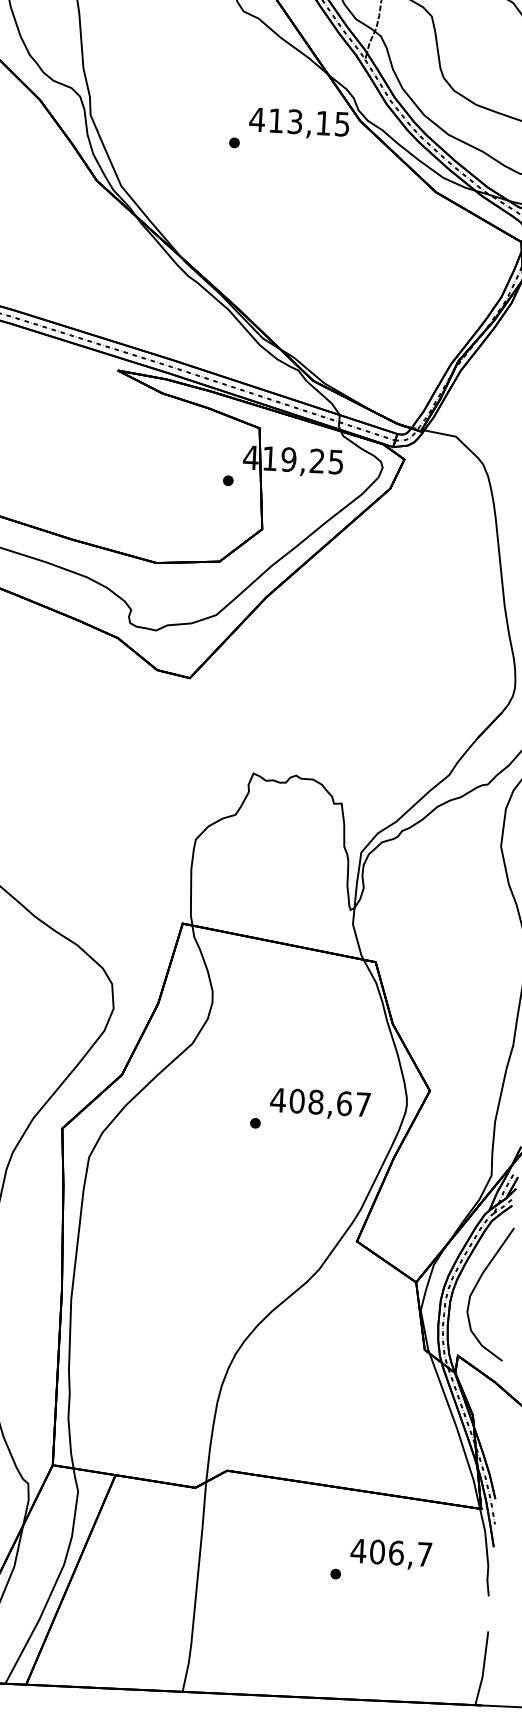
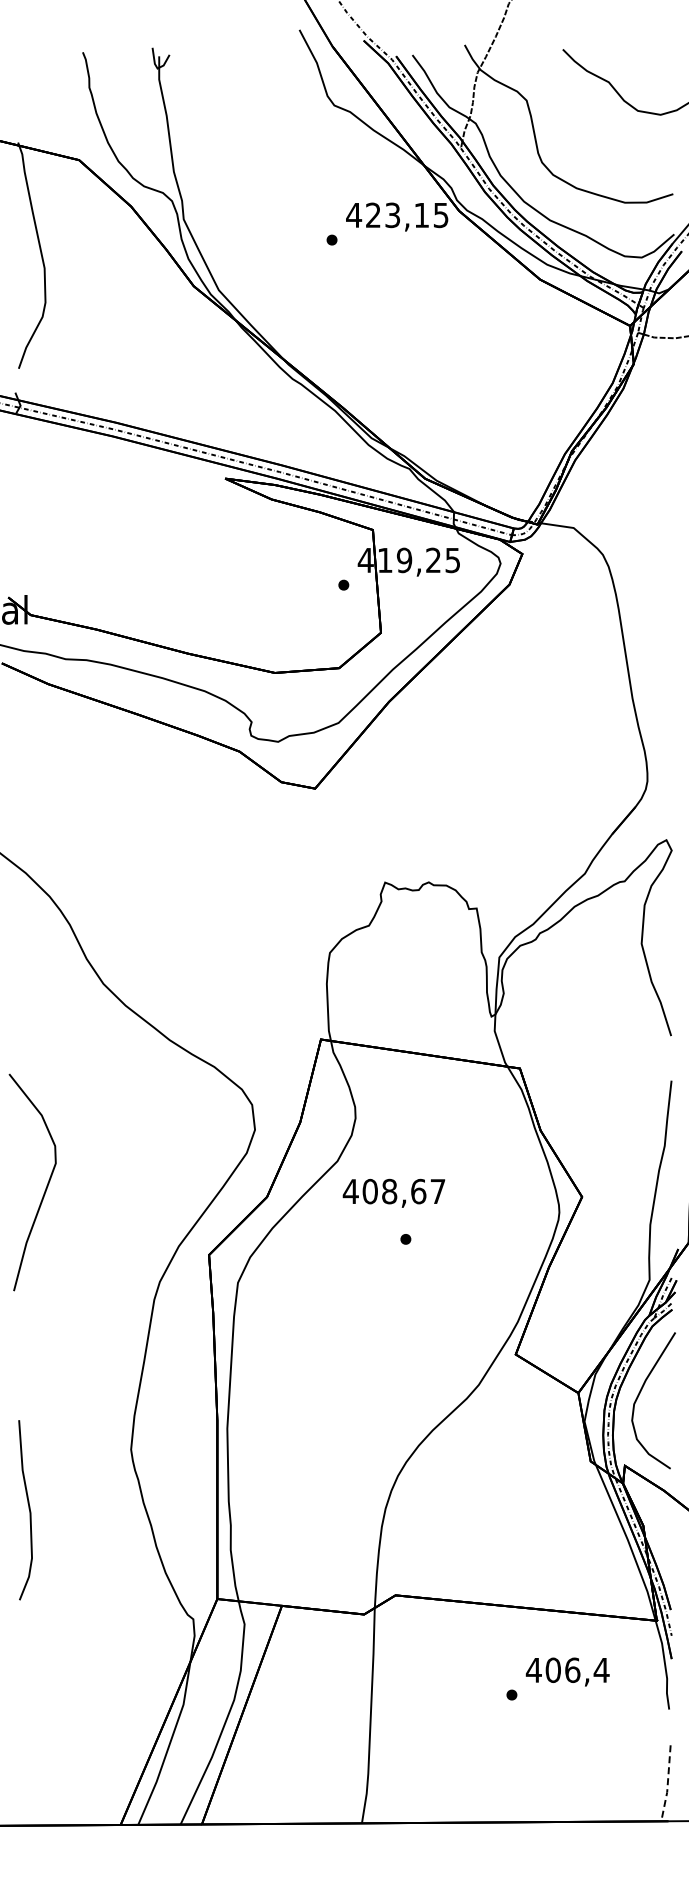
text: (276, 119) -> (373, 214), 413,15 -> 423,15
text: (319, 1103) -> (393, 1192), moved
text: (424, 1554) -> (601, 1670), 406,7 -> 406,4
line: (483, 1669) -> (667, 1784), solid -> dashed

